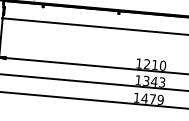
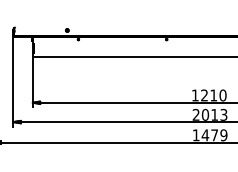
text: (146, 80) -> (205, 114), 1343 -> 2013

